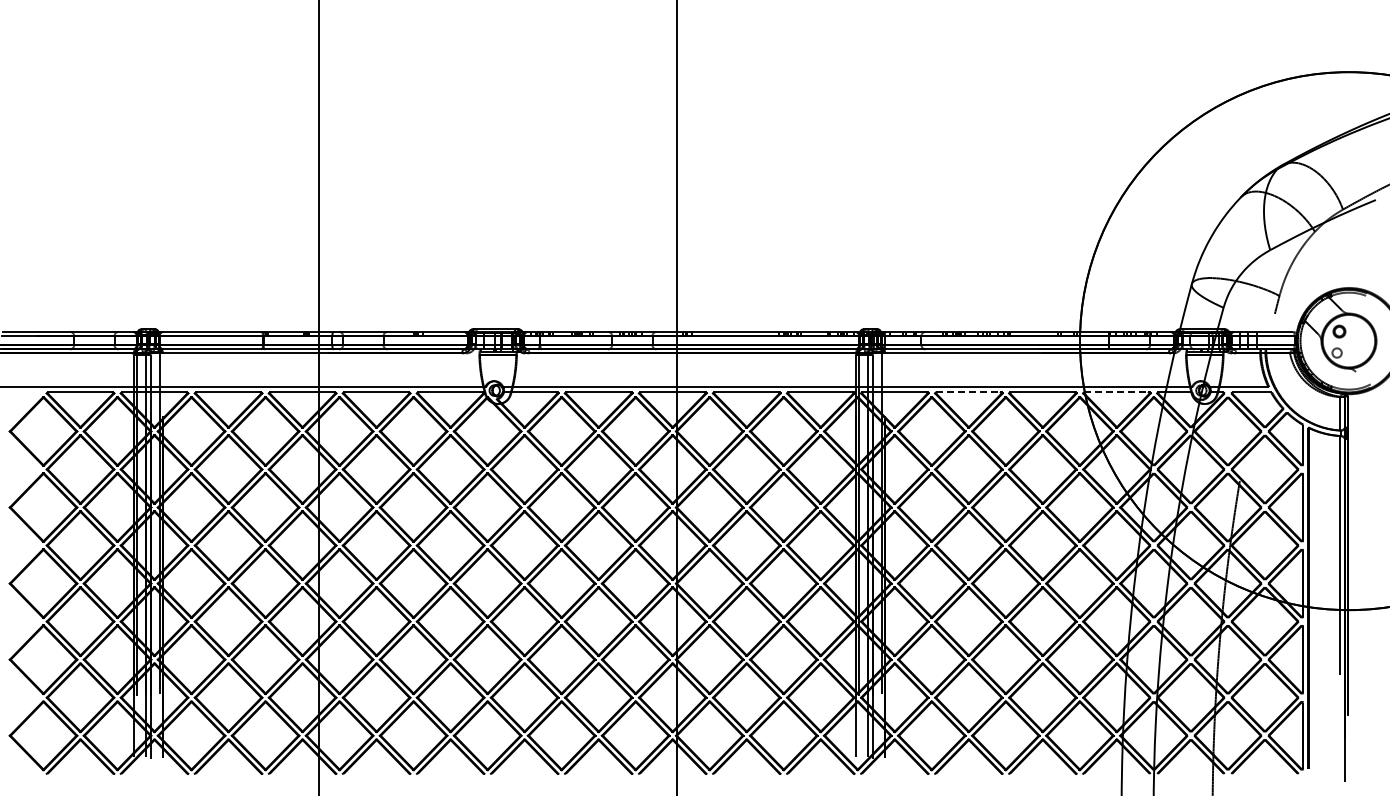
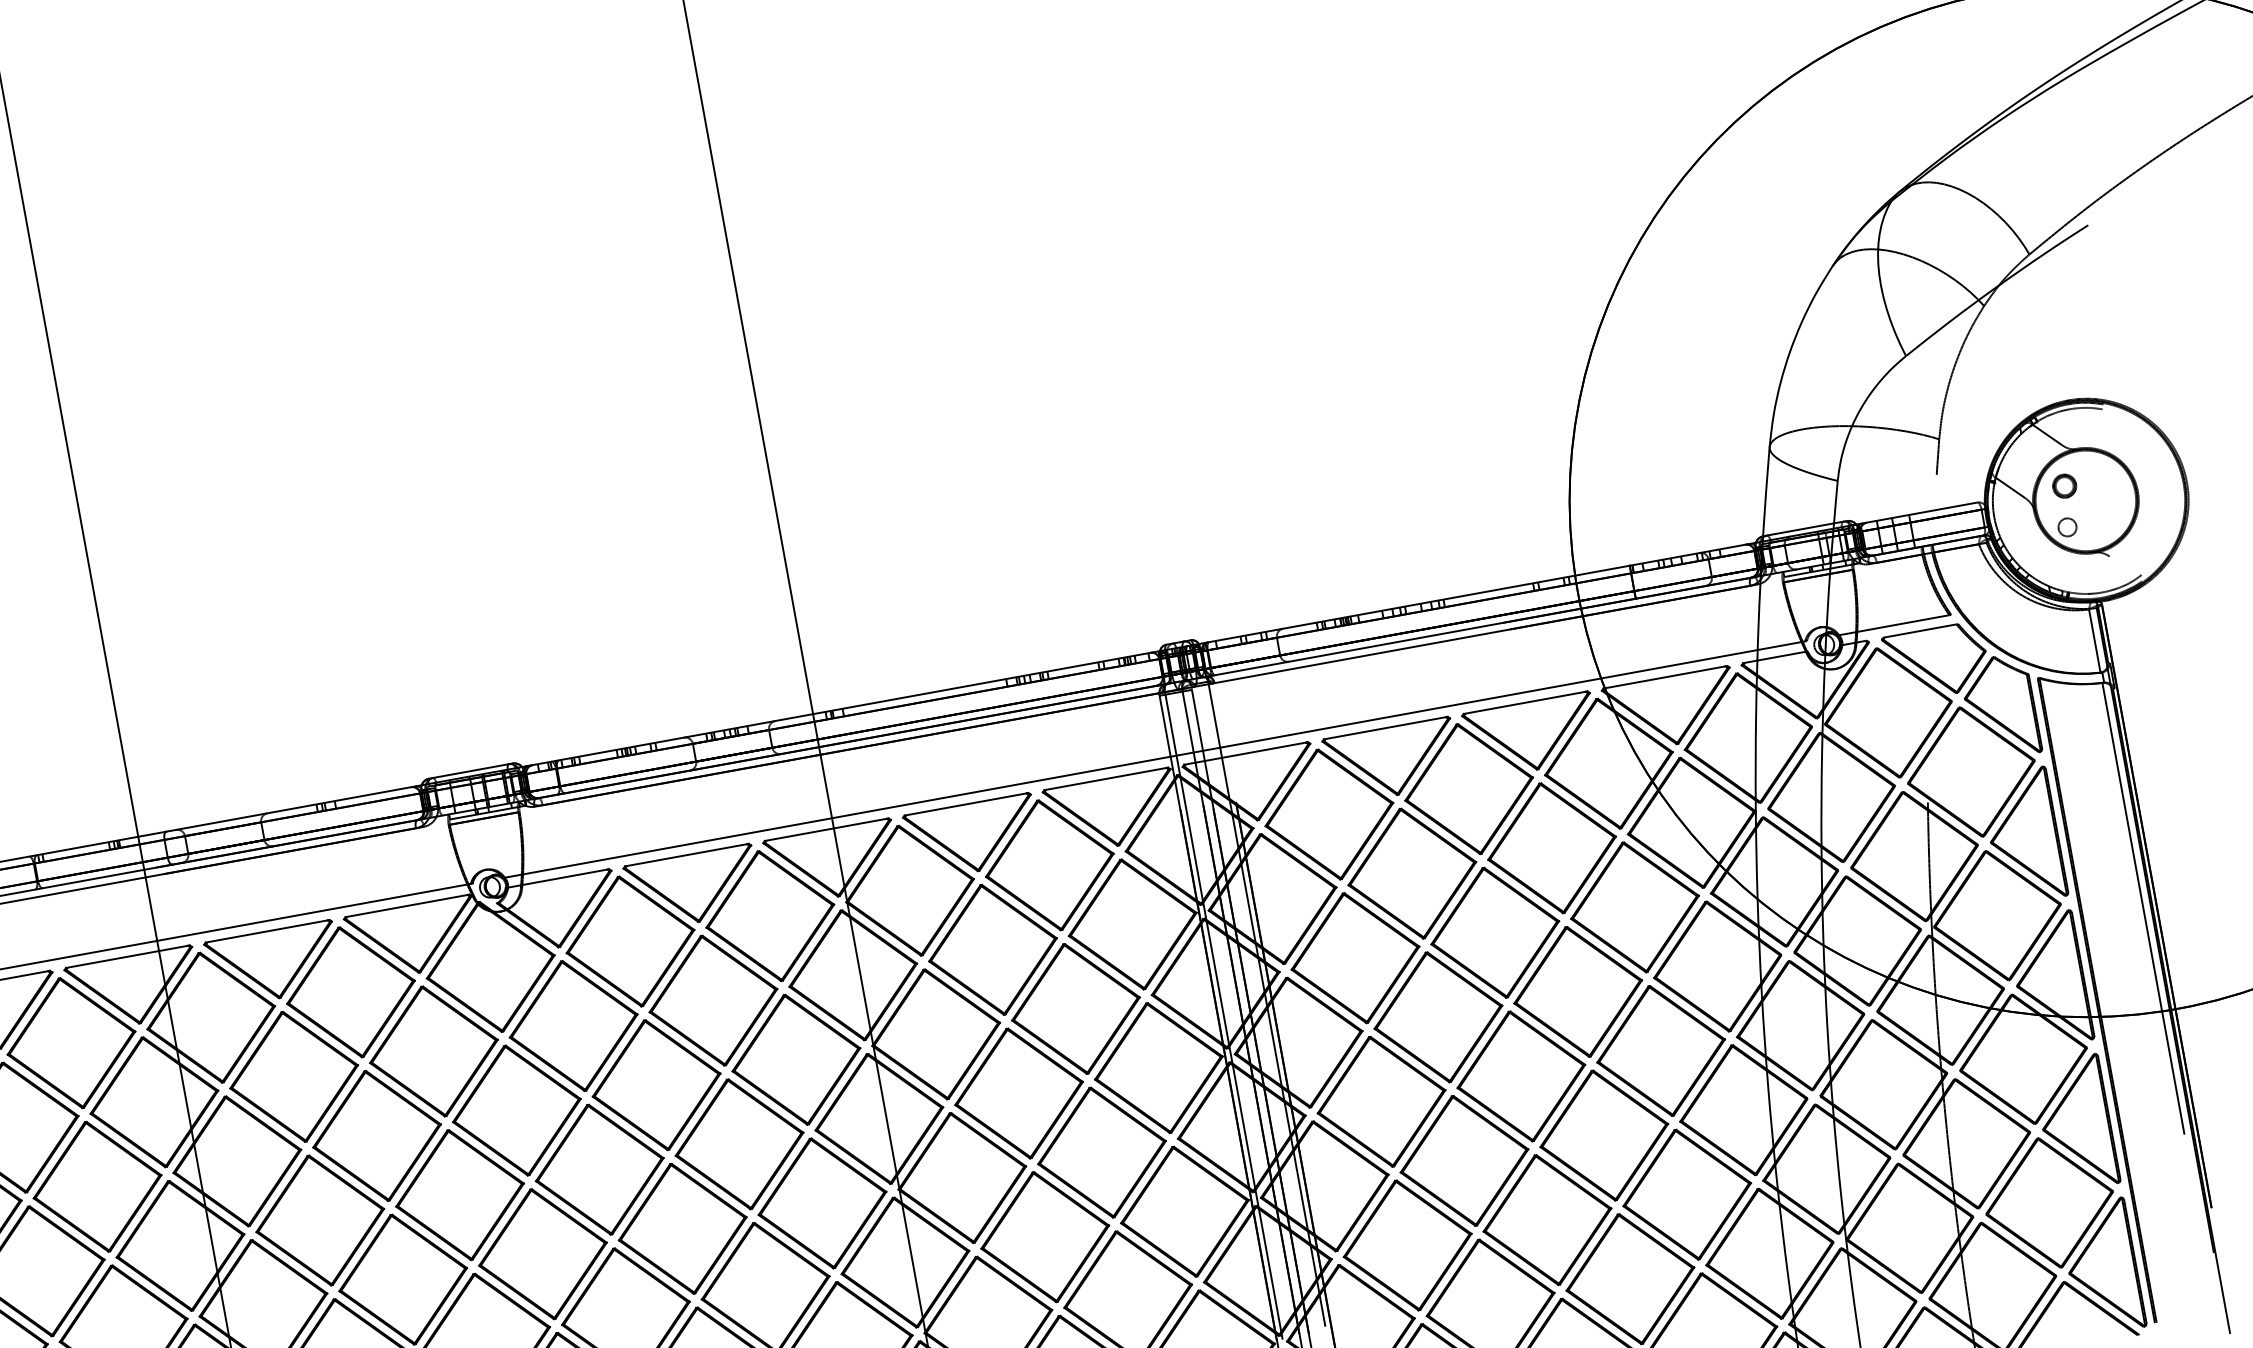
line: (968, 392) -> (1385, 728), dashed -> solid
line: (1116, 392) -> (1664, 677), dashed -> solid

